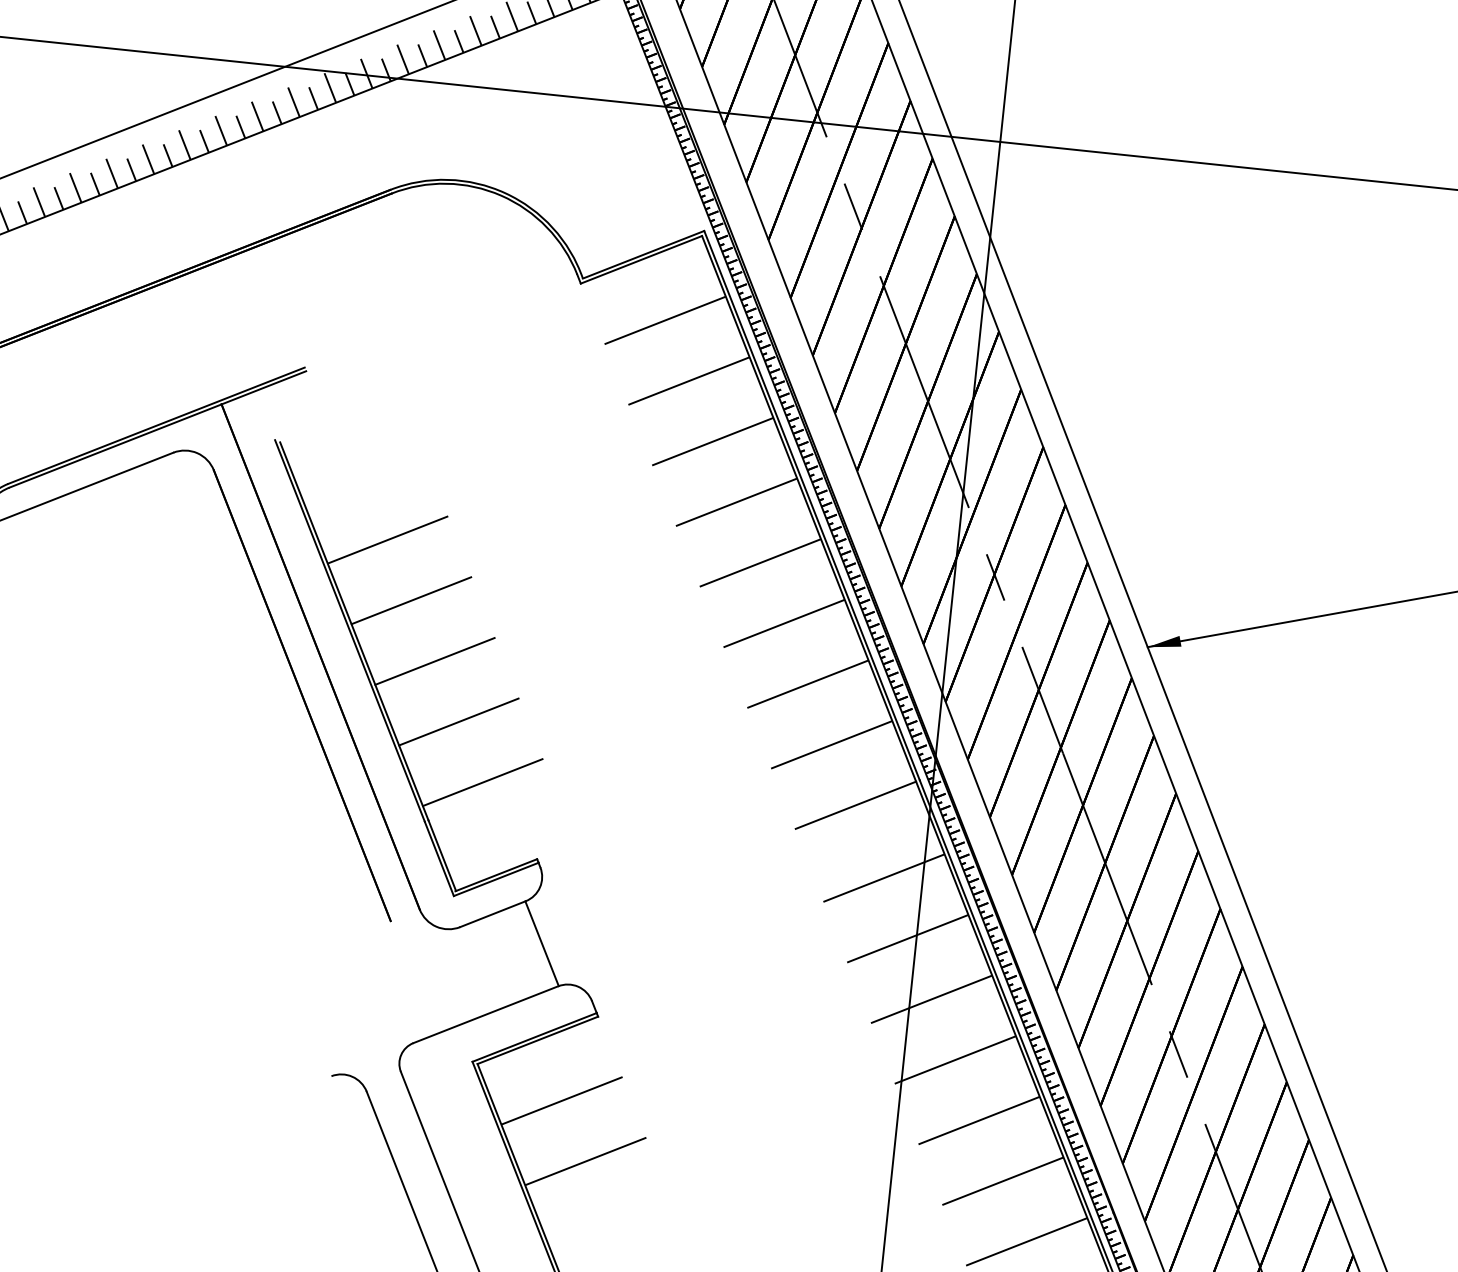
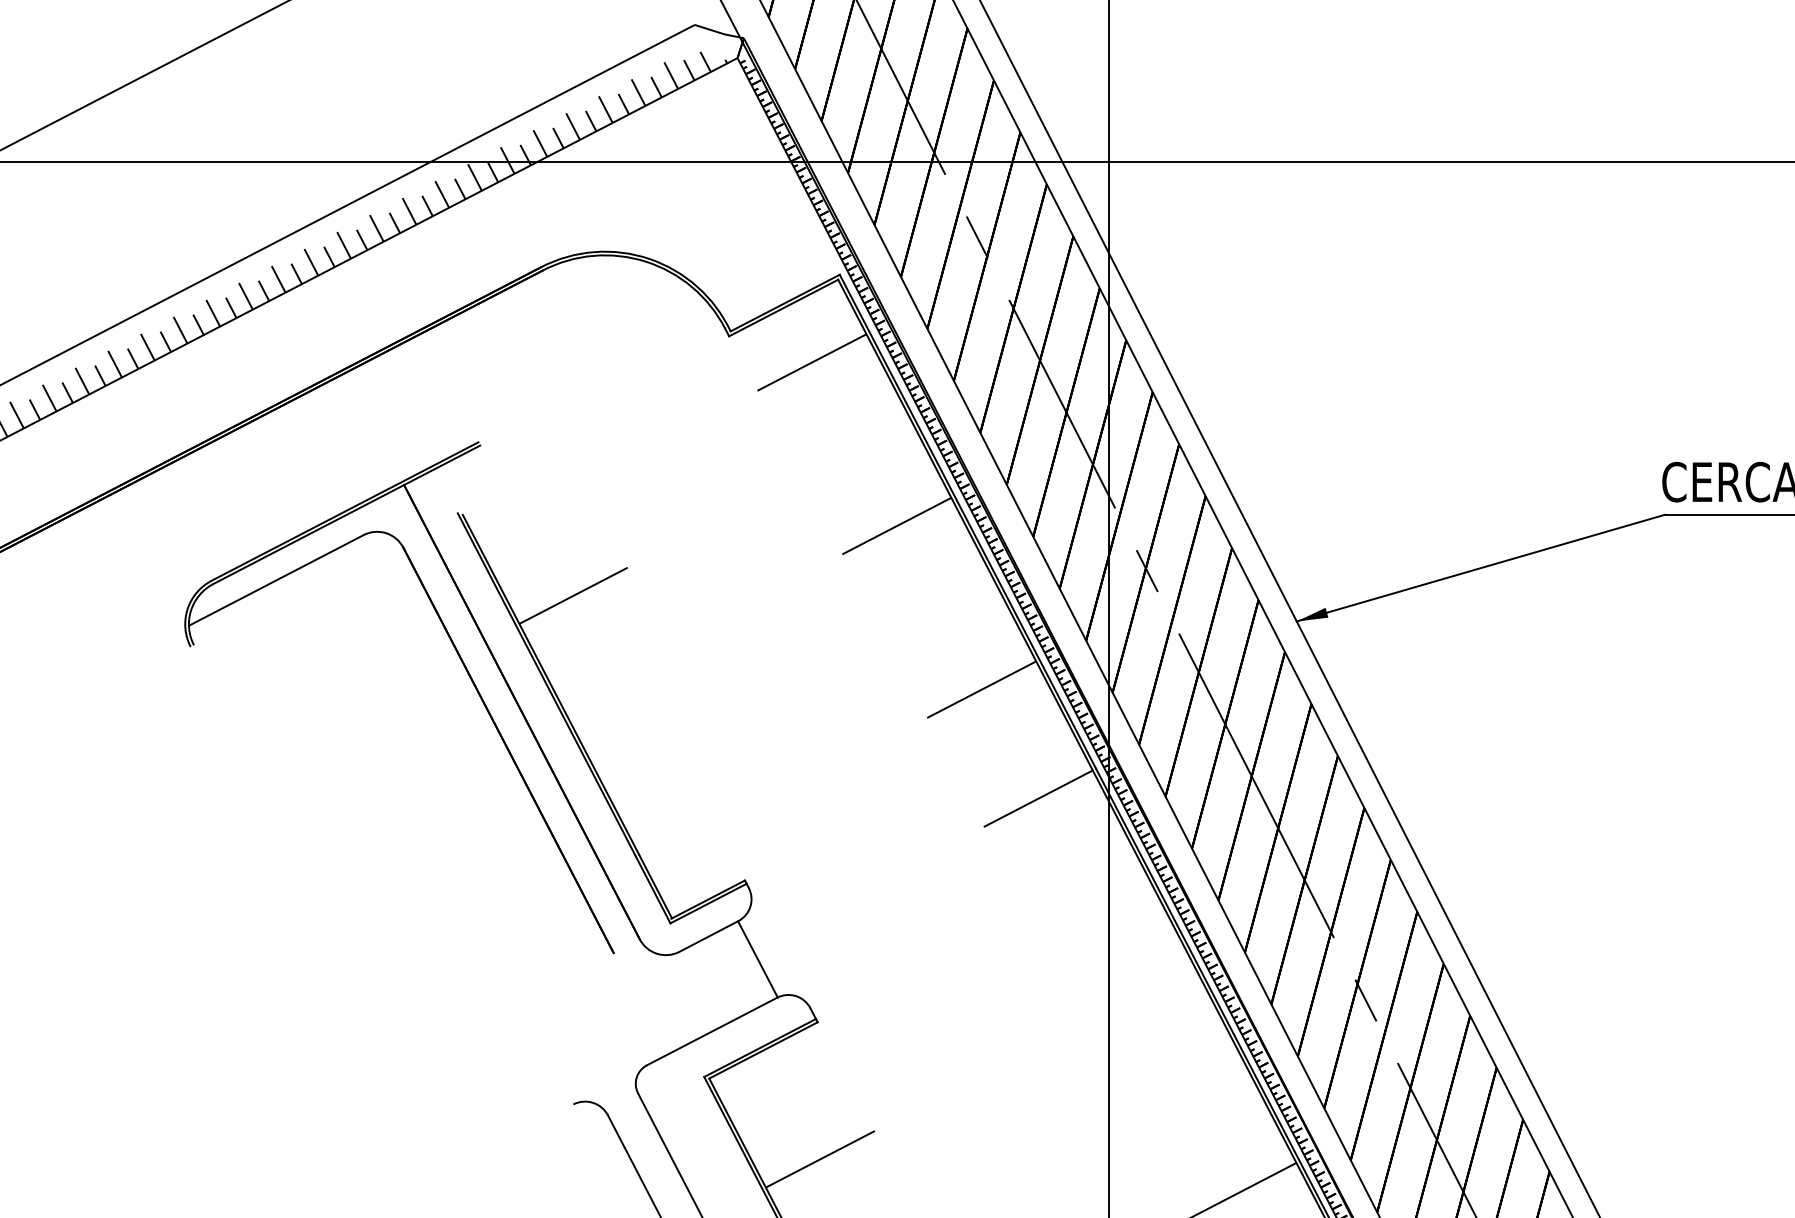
line: (688, 380) -> (839, 416), removed
line: (712, 441) -> (868, 471), removed
line: (759, 562) -> (924, 580), removed
line: (411, 600) -> (601, 650), removed
line: (783, 622) -> (952, 634), removed
line: (434, 660) -> (629, 704), removed
line: (458, 721) -> (657, 759), removed
line: (831, 744) -> (1009, 743), removed
line: (481, 781) -> (685, 813), removed
line: (883, 877) -> (1071, 863), removed
line: (907, 938) -> (1100, 918), removed
line: (931, 998) -> (1128, 972), removed
line: (954, 1059) -> (1156, 1027), removed
line: (561, 1100) -> (791, 1104), removed
line: (978, 1119) -> (1184, 1081), removed
line: (1002, 1180) -> (1213, 1136), removed

